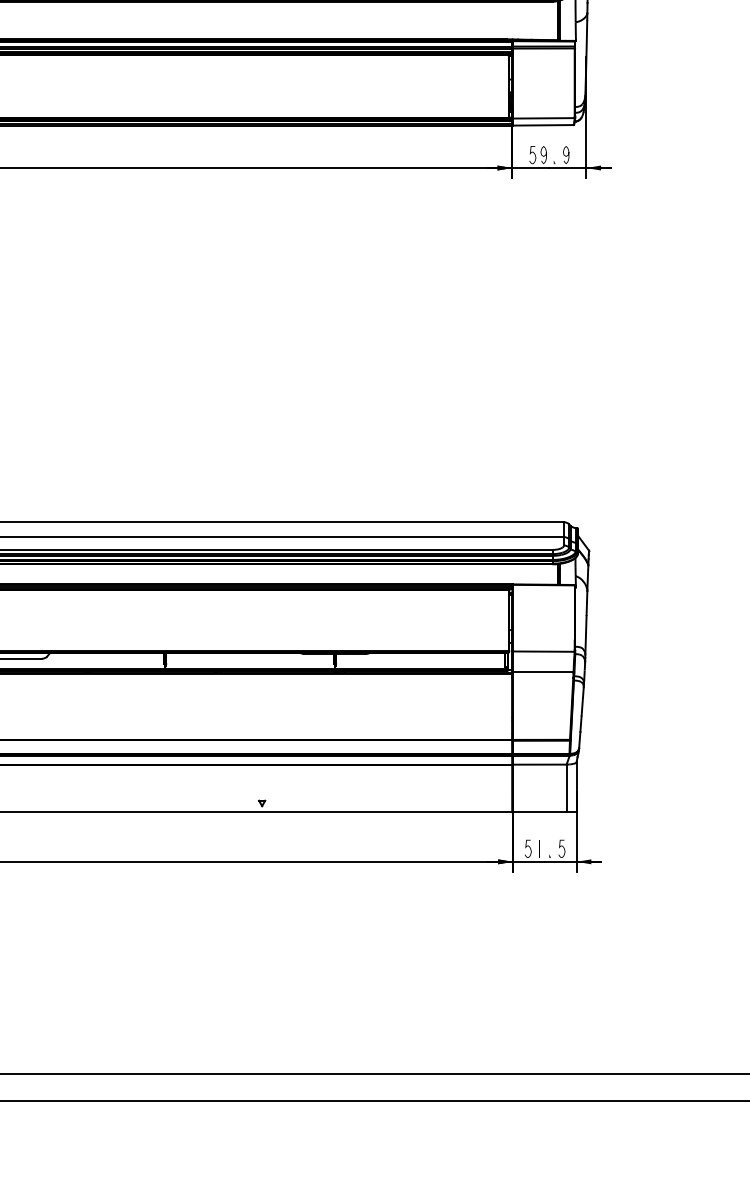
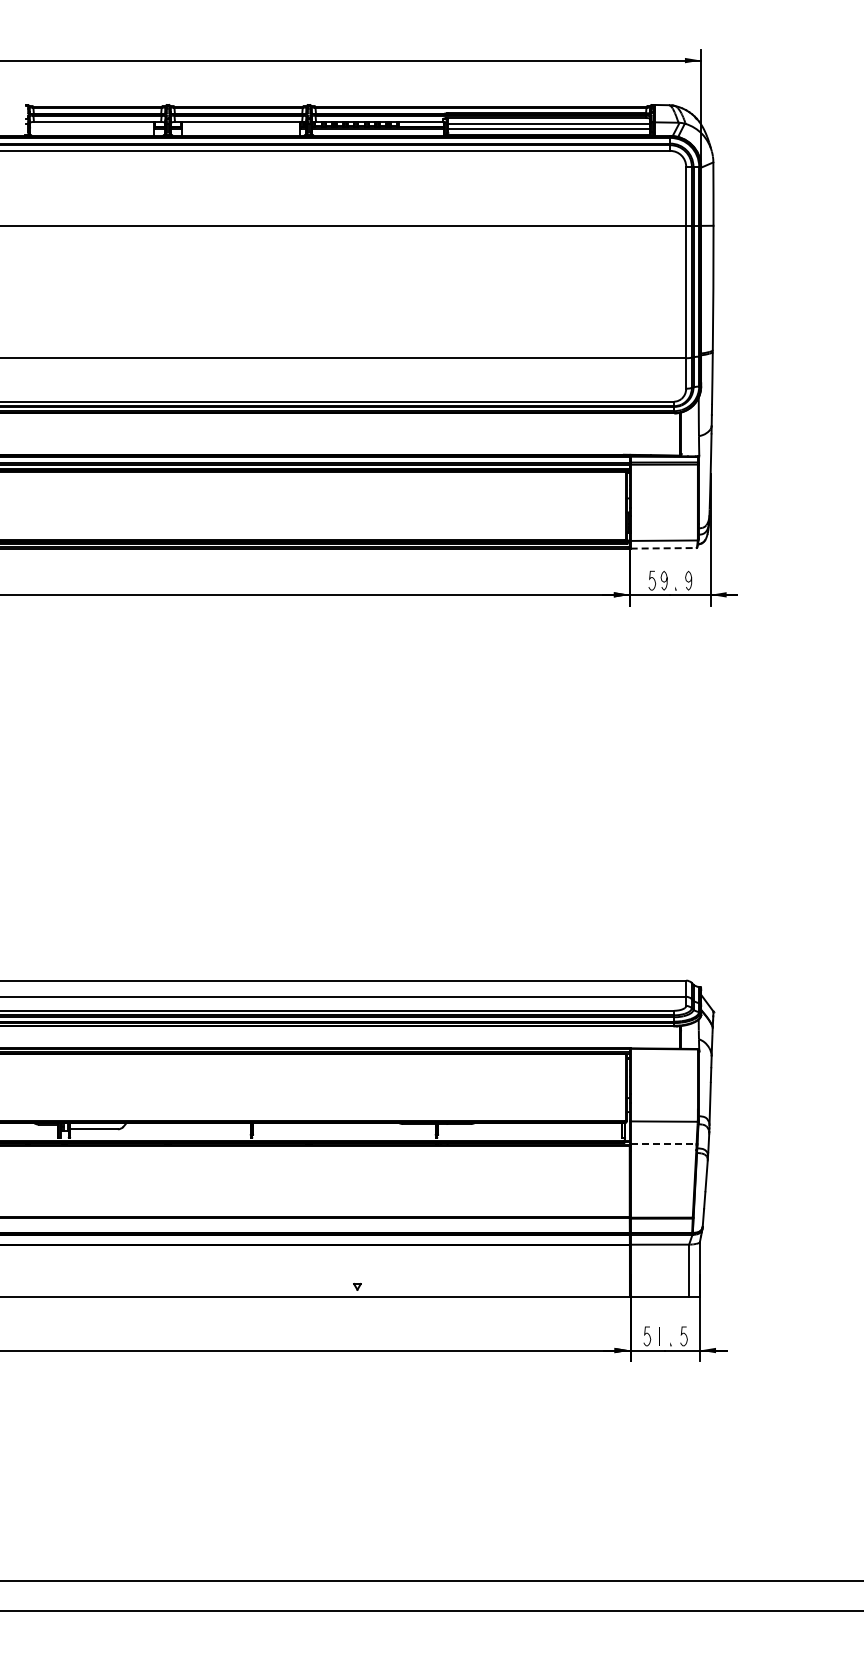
line: (544, 125) -> (664, 548), solid -> dashed
line: (543, 672) -> (663, 1144), solid -> dashed

